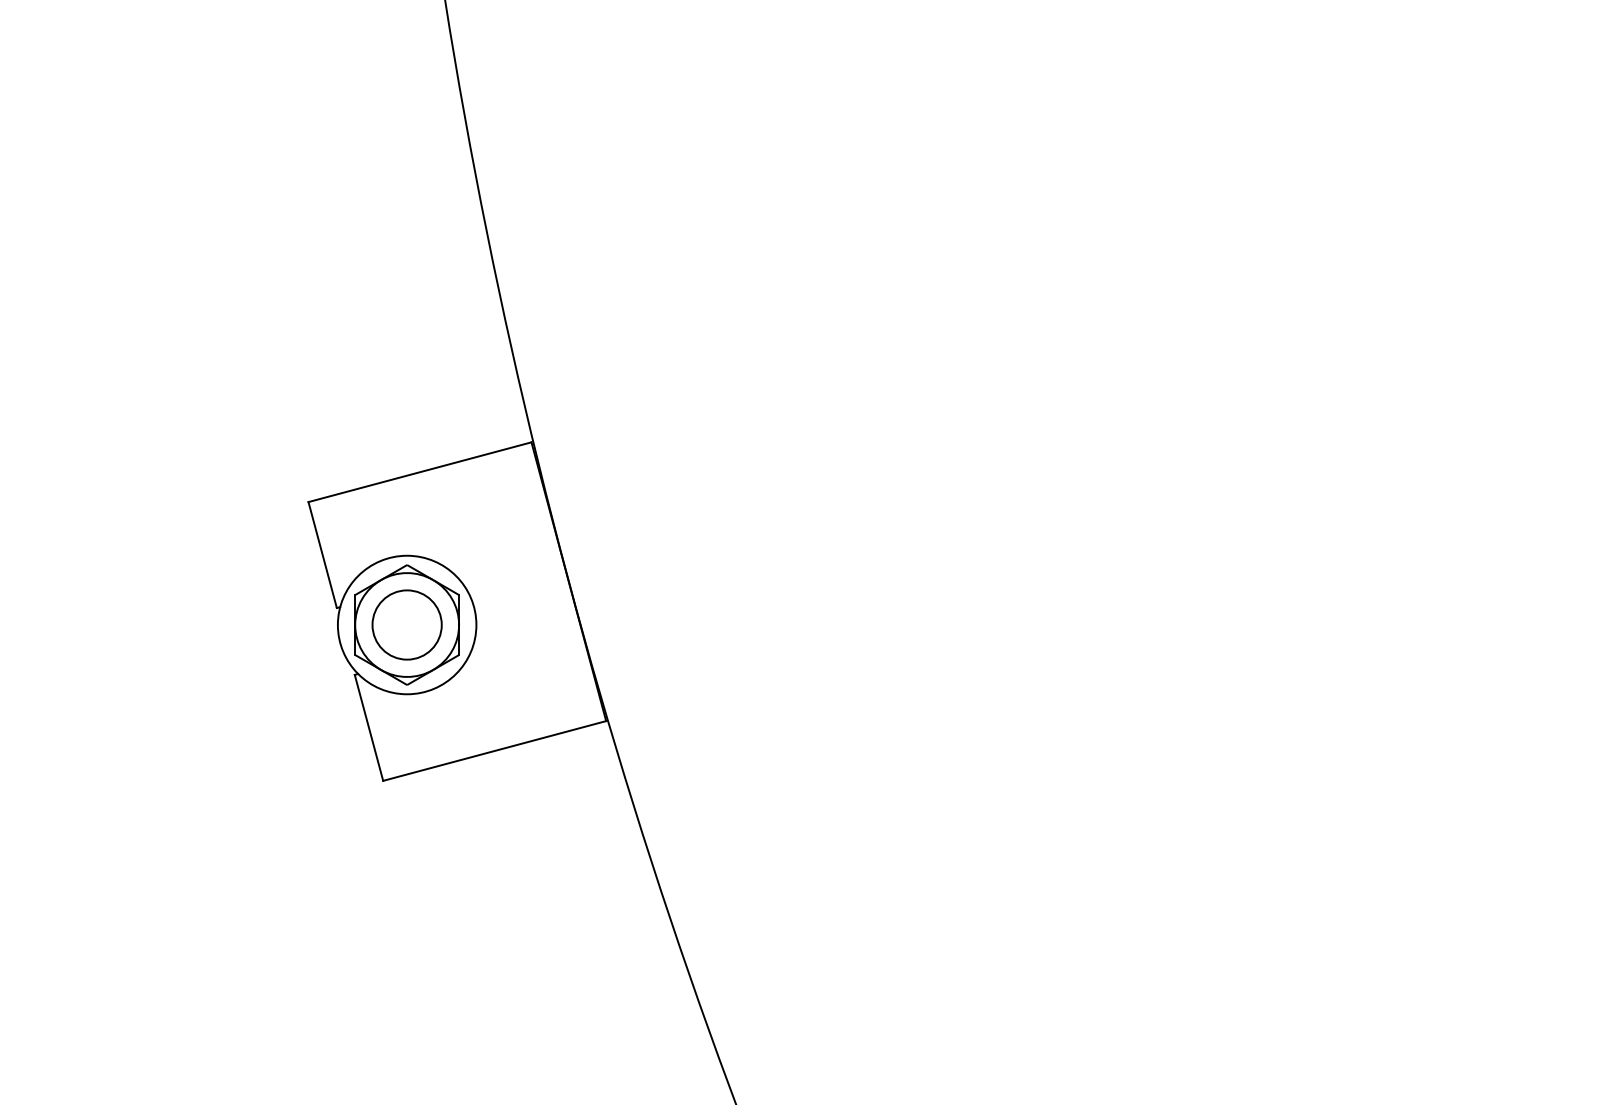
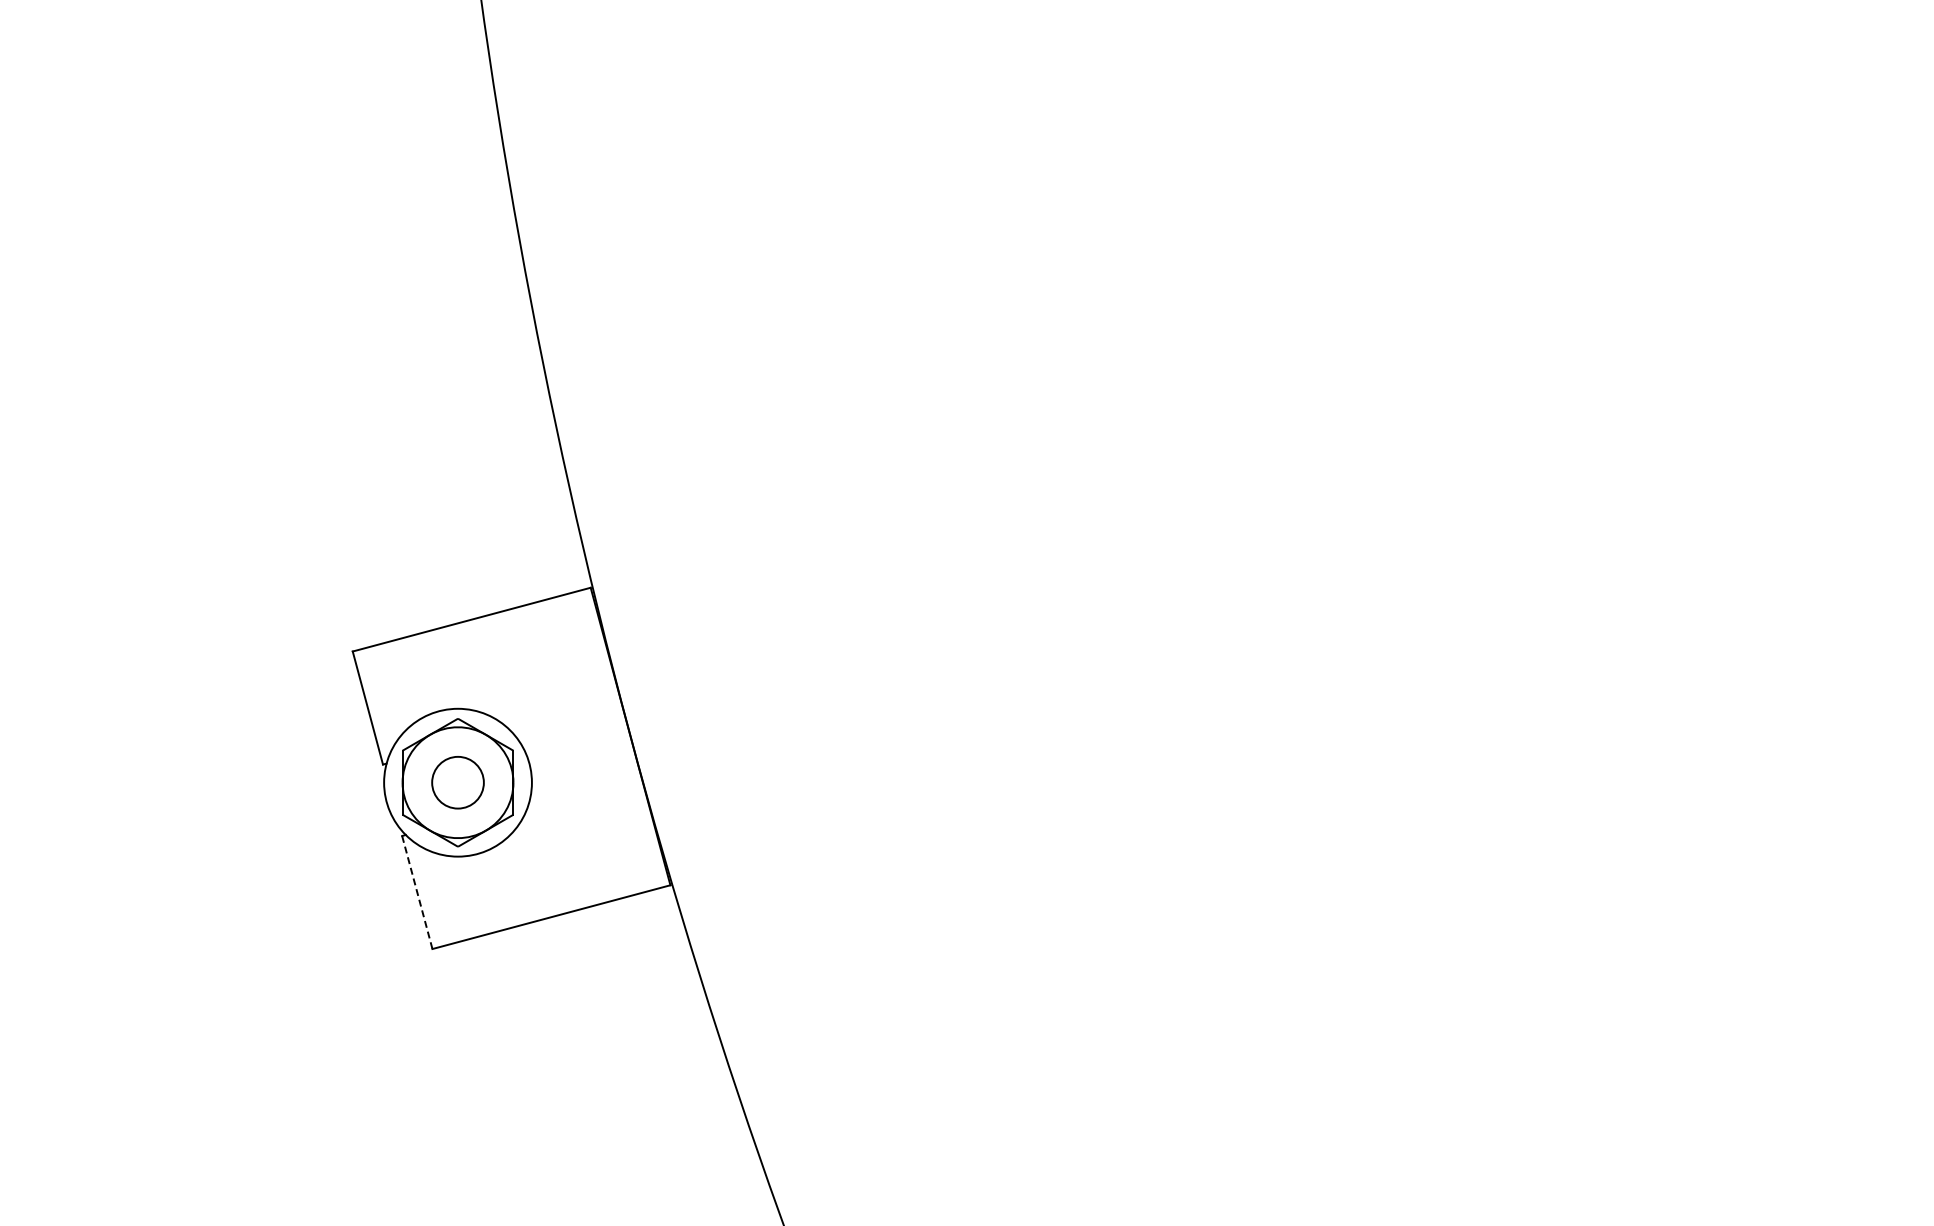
circle: (406, 624) -> (457, 782), size x0.7
line: (369, 727) -> (417, 892), solid -> dashed

